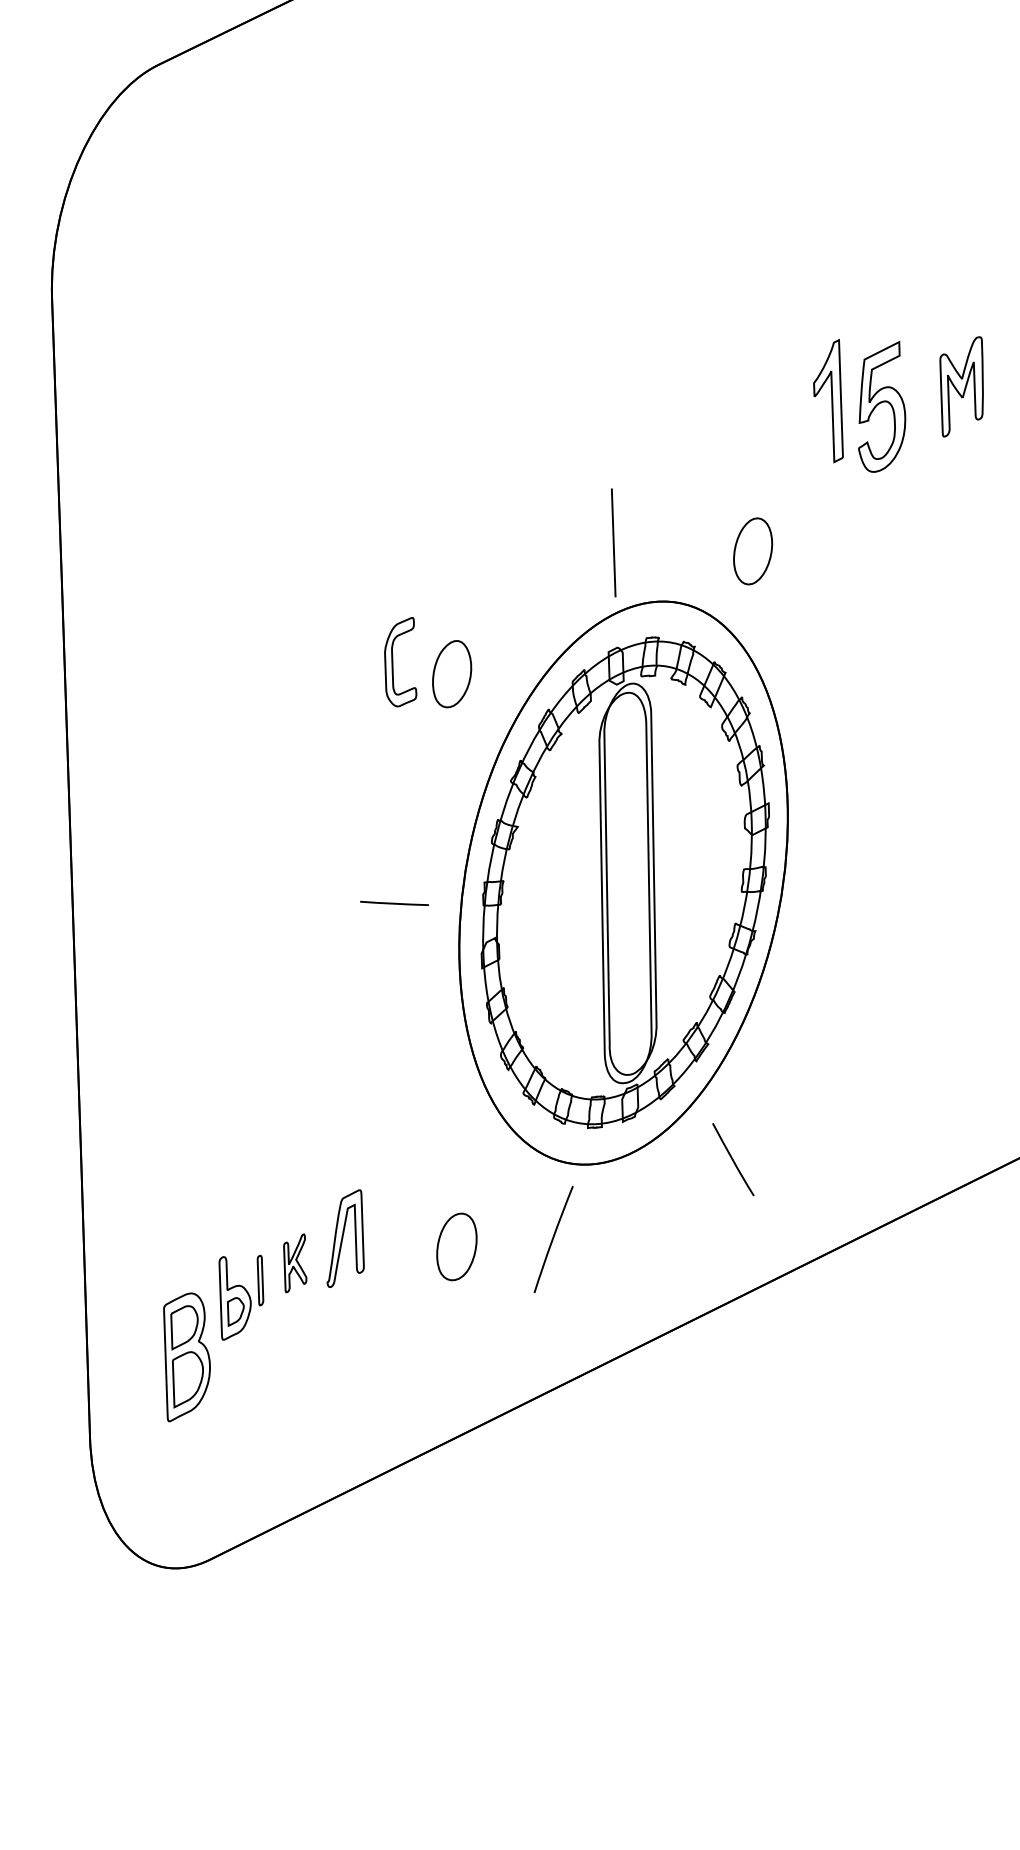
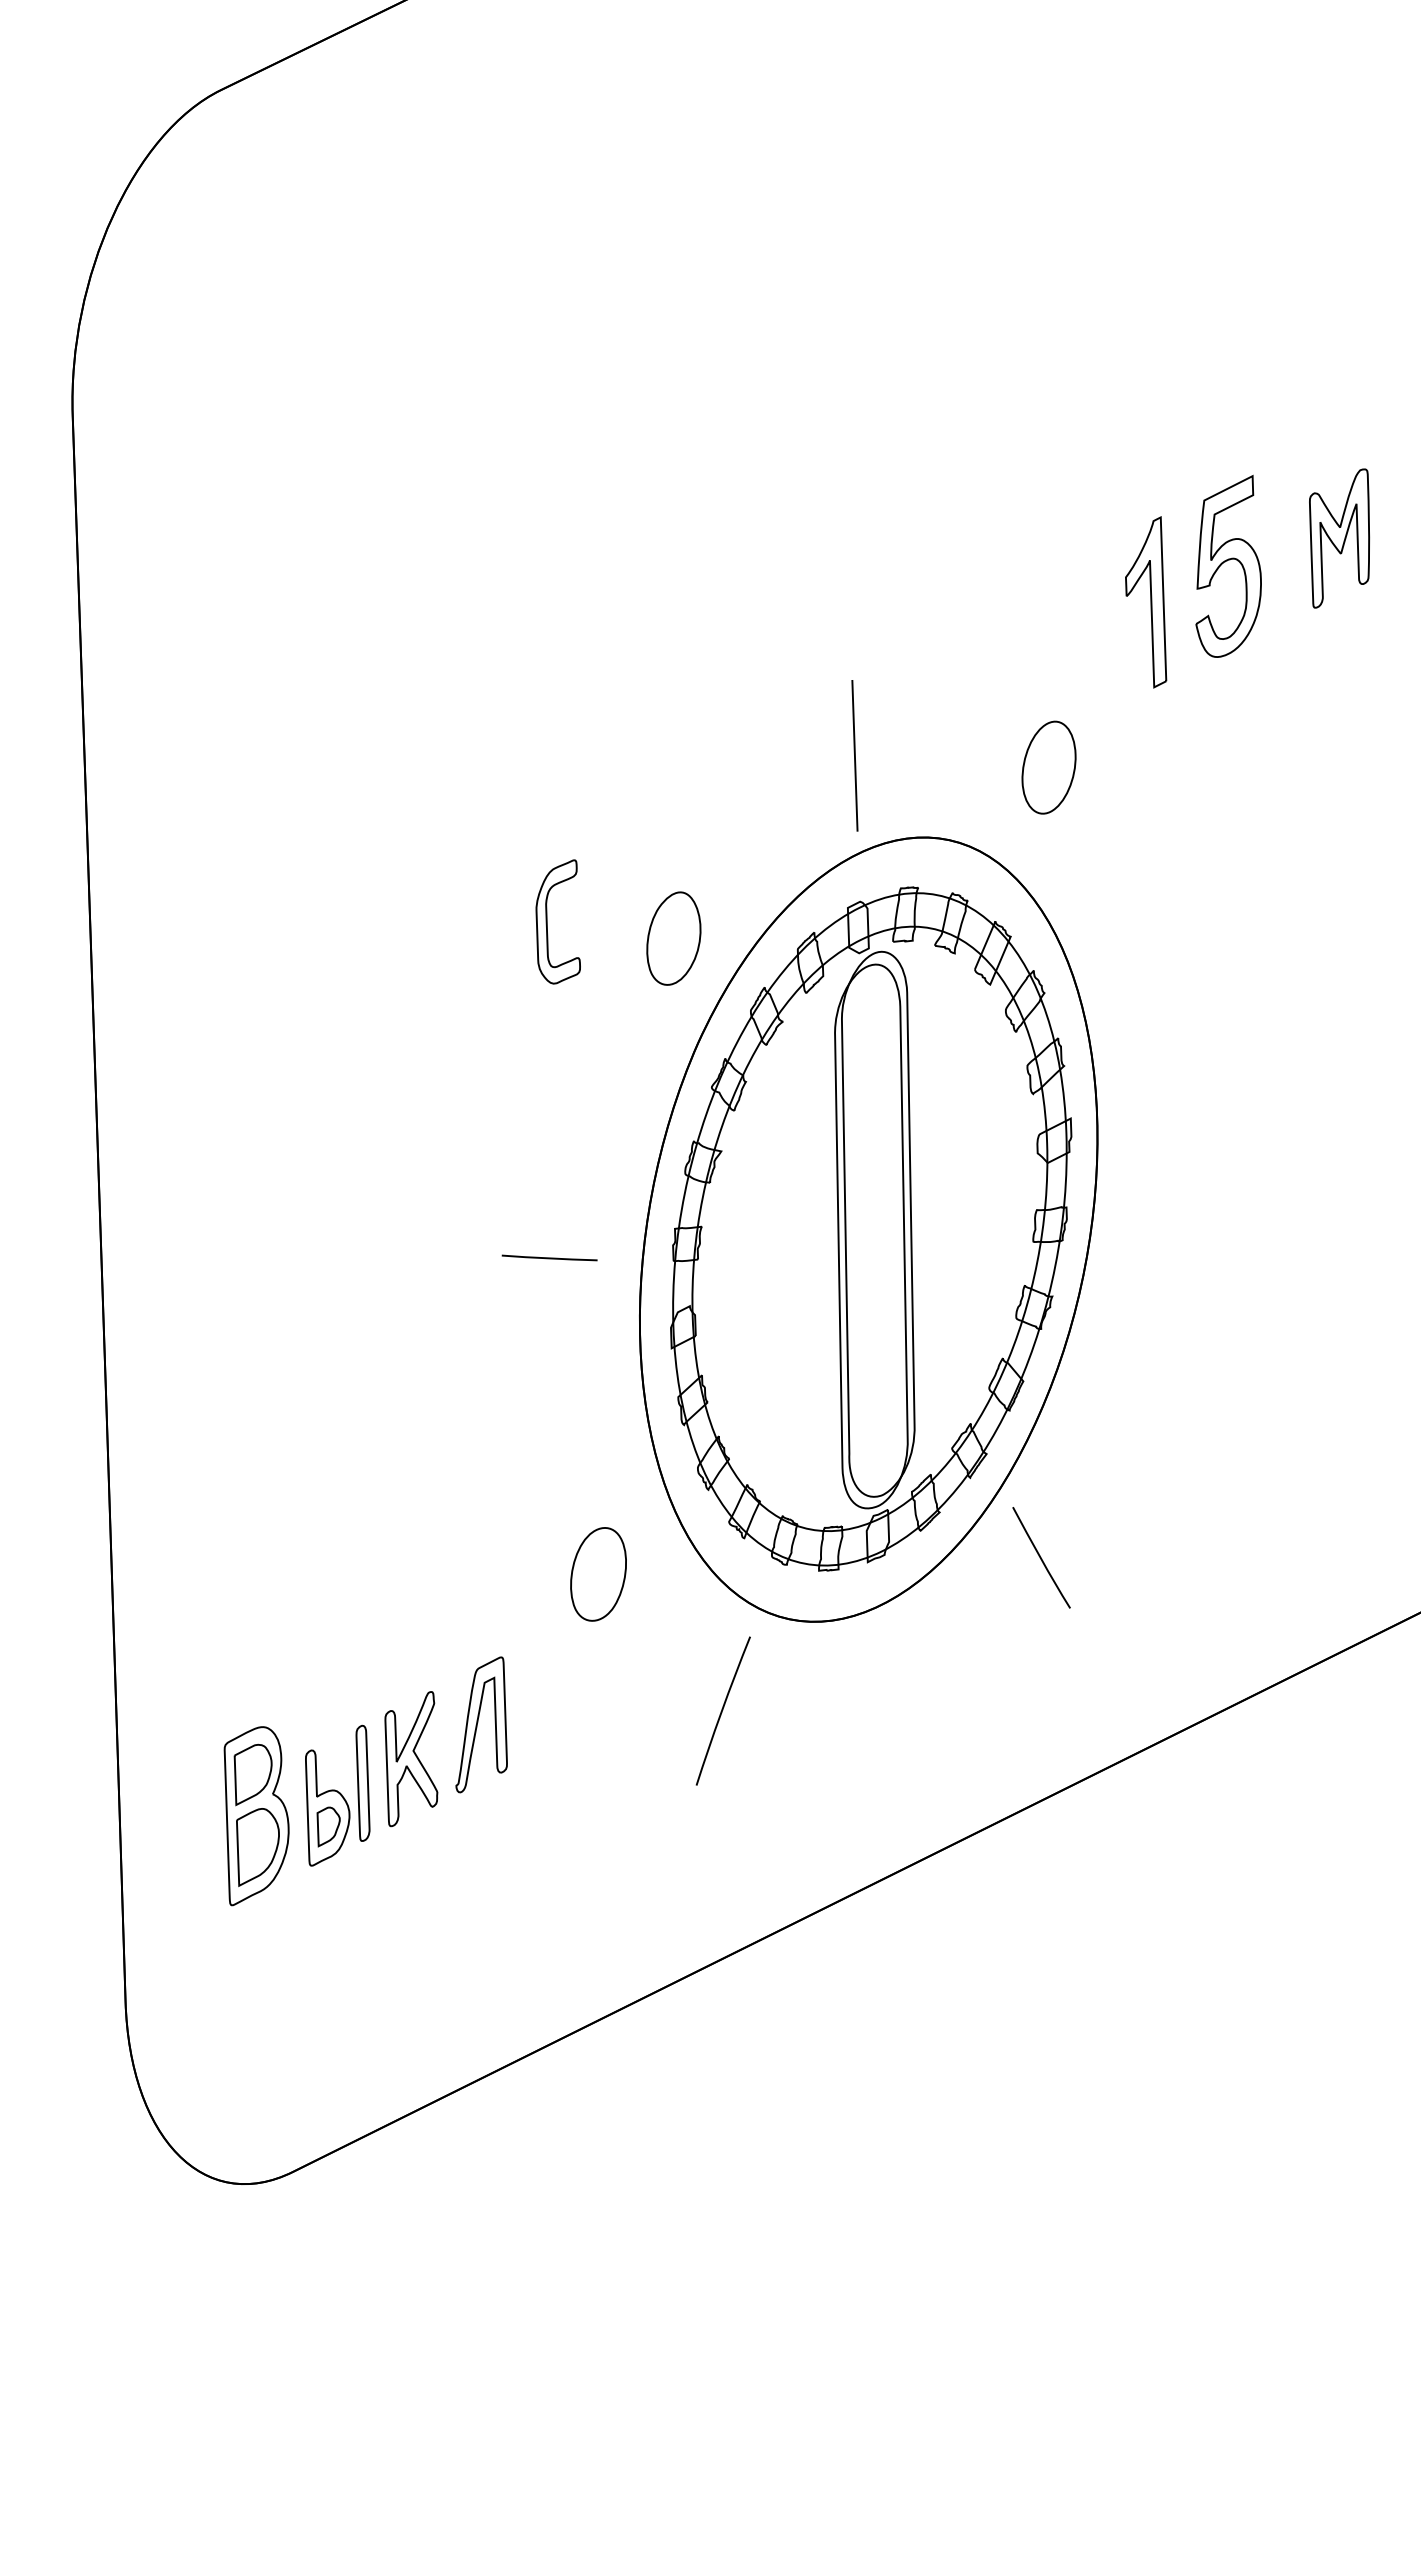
part: (828, 401) -> (1146, 602), moved
part: (451, 674) -> (673, 938), moved
curve: (733, 1159) -> (1041, 1557), moved
curve: (553, 1239) -> (722, 1710), moved
part: (456, 1247) -> (598, 1574), moved
part: (295, 1263) -> (411, 1759), size x1.67
part: (260, 1280) -> (362, 1782), size x1.67
part: (186, 1357) -> (256, 1816), moved

